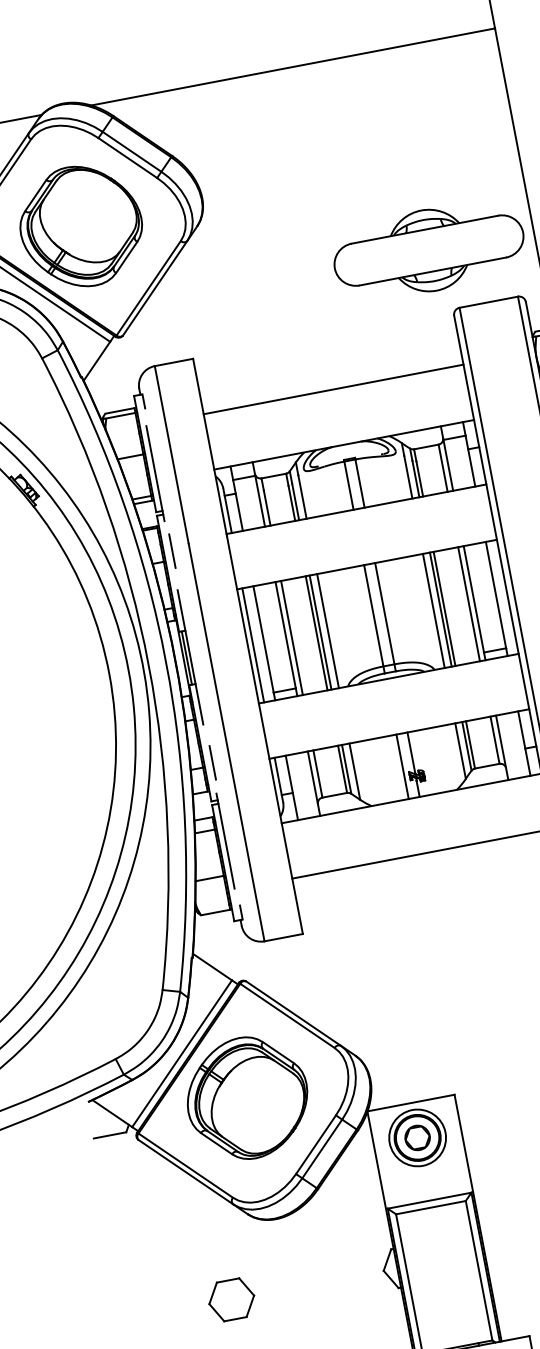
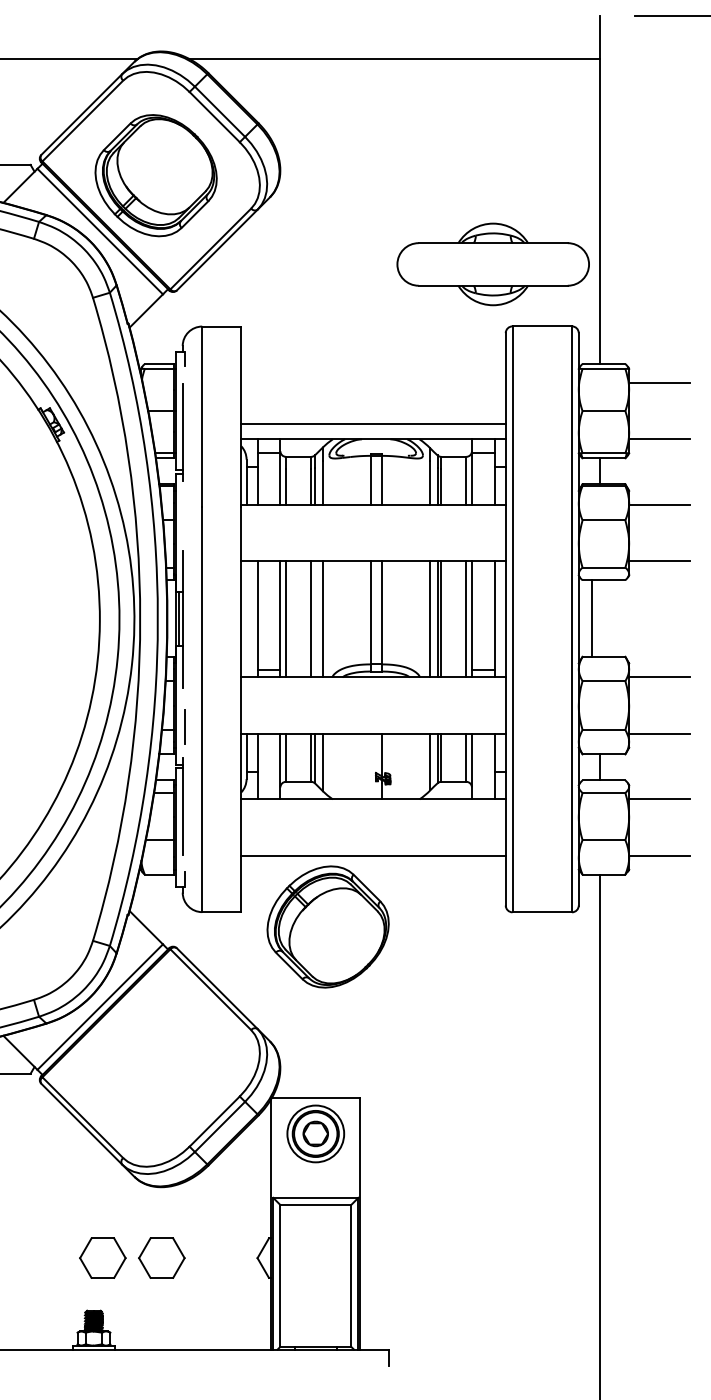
line: (333, 388) -> (373, 423), moved
line: (172, 551) -> (184, 511), removed
line: (320, 632) -> (315, 619), removed
line: (253, 645) -> (246, 619), removed
line: (402, 766) -> (370, 766), removed
part: (246, 1097) -> (327, 926), moved
part: (289, 1288) -> (161, 1257), added

